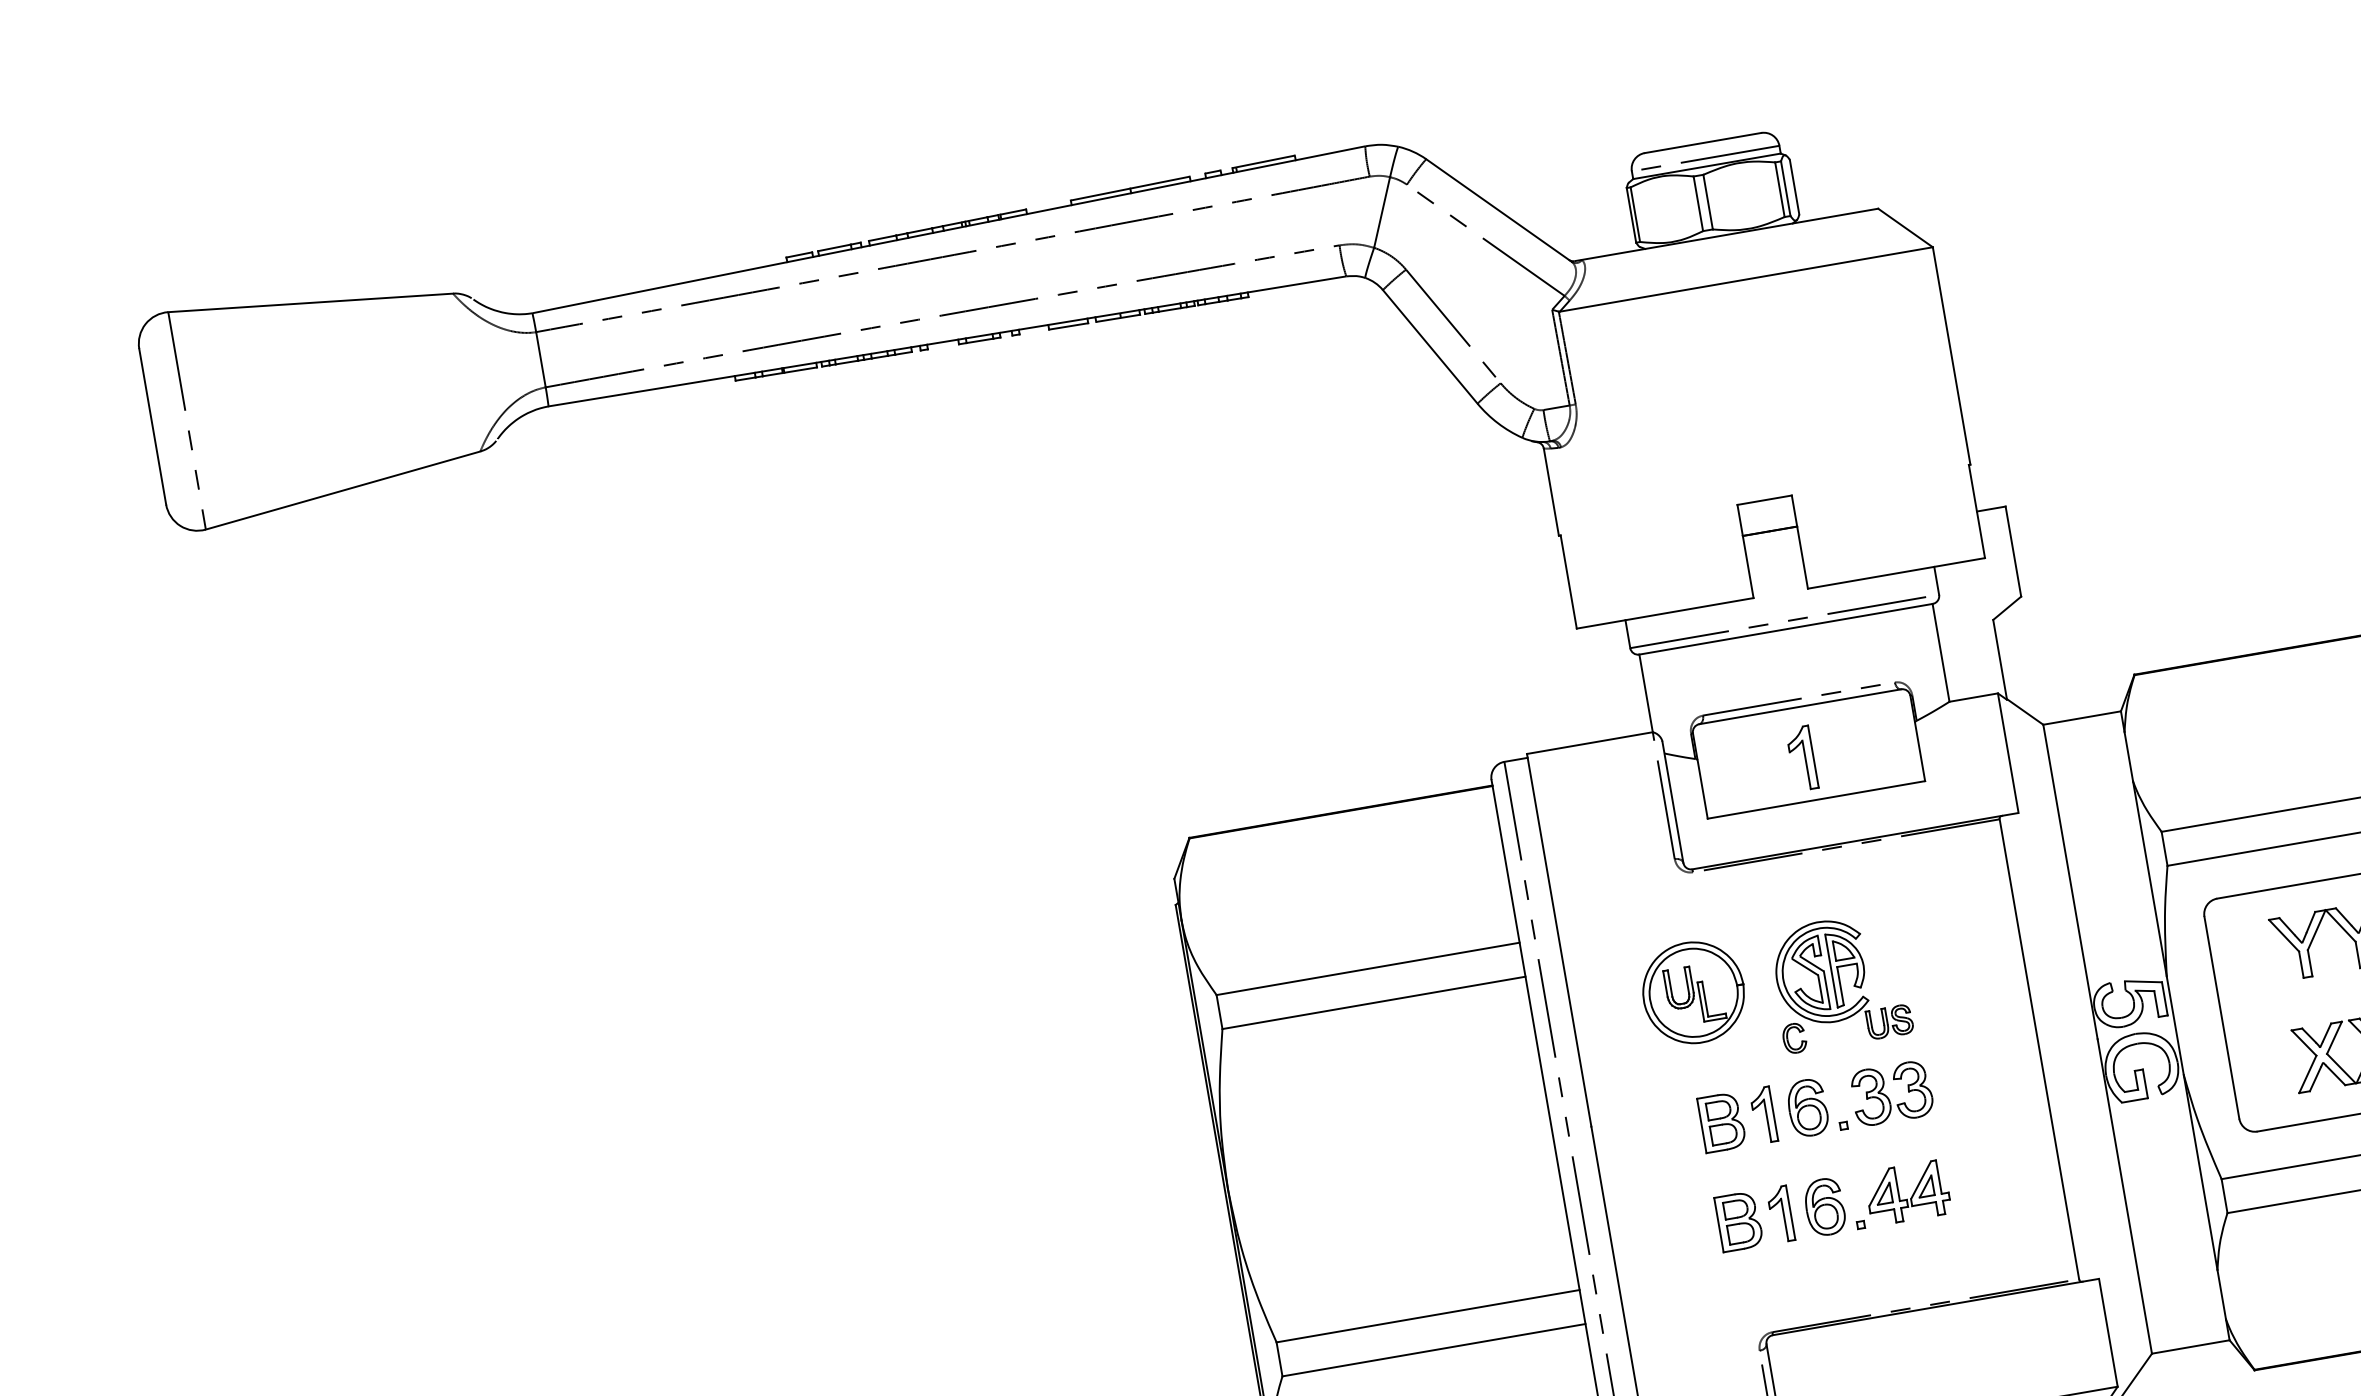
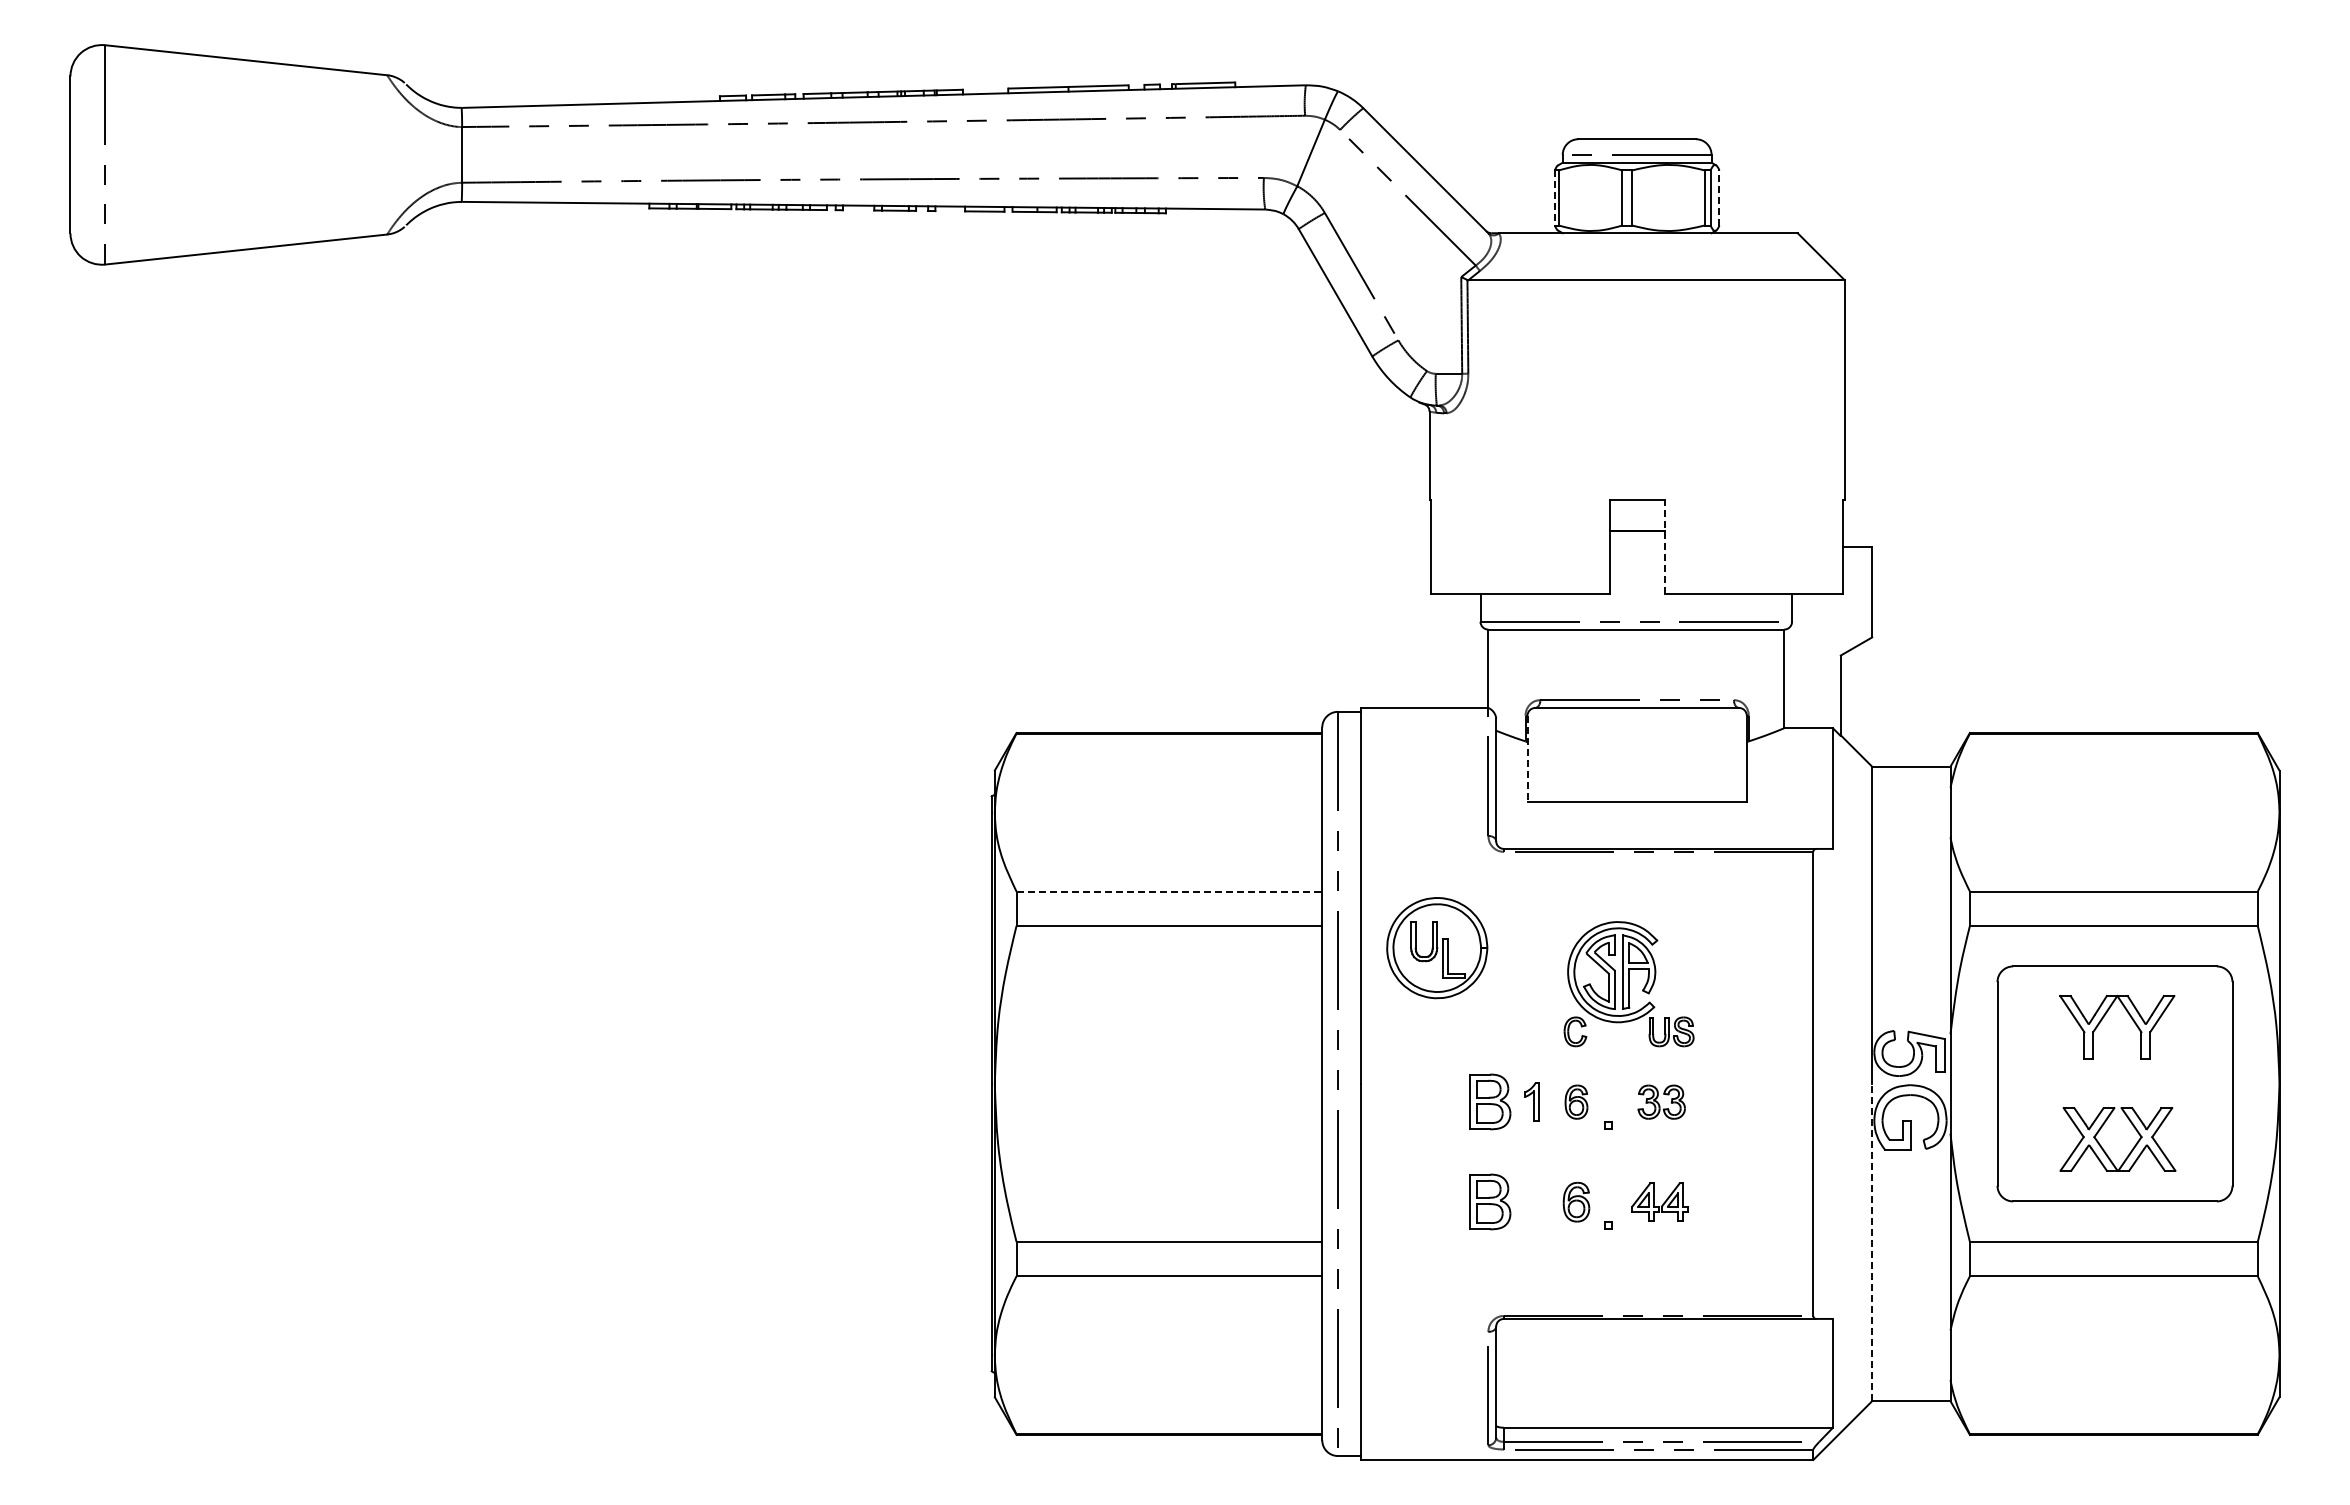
line: (1794, 186) -> (1719, 197), solid -> dashed
line: (1631, 214) -> (1554, 197), solid -> dashed
line: (1799, 542) -> (1664, 546), solid -> dashed
part: (1802, 758) -> (1630, 758), removed
line: (1700, 776) -> (1527, 759), solid -> dashed
line: (1368, 968) -> (1169, 891), solid -> dashed
part: (1693, 993) -> (1437, 948), moved
part: (1891, 1092) -> (1661, 1101), size x0.6
part: (1807, 1107) -> (1576, 1101), size x0.6
part: (1762, 1114) -> (1531, 1101), size x0.7
part: (1906, 1192) -> (1659, 1201), size x0.7
line: (2125, 1196) -> (1872, 1242), solid -> dashed
part: (1824, 1206) -> (1576, 1201), size x0.7
part: (1780, 1214) -> (1531, 1201), removed

